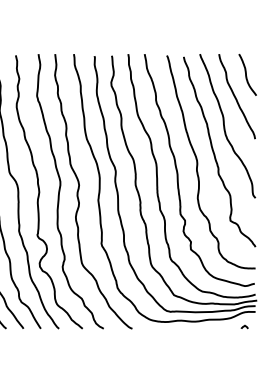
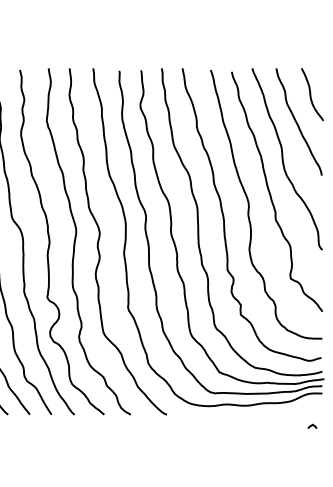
curve: (244, 326) -> (312, 425), moved

